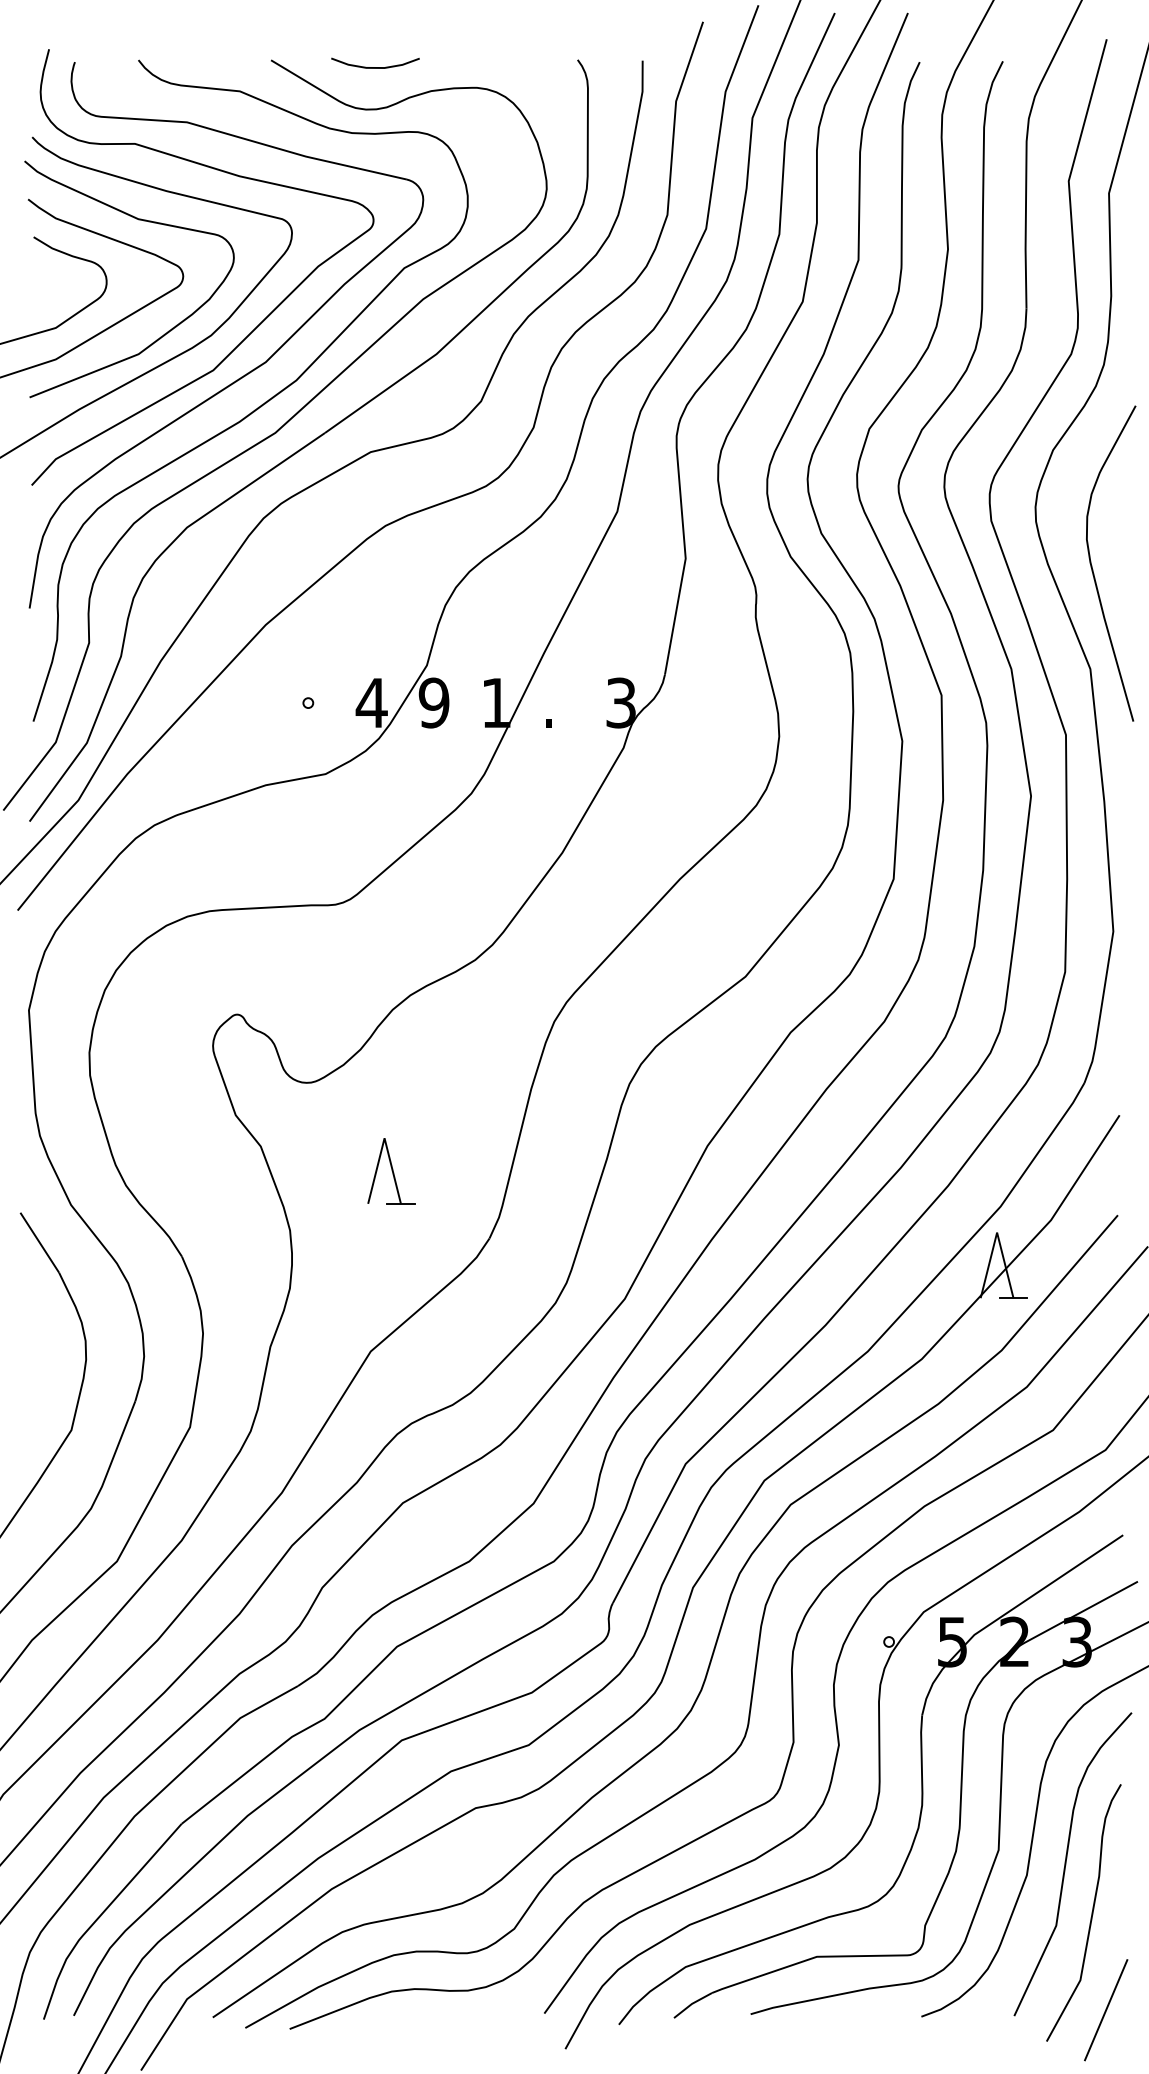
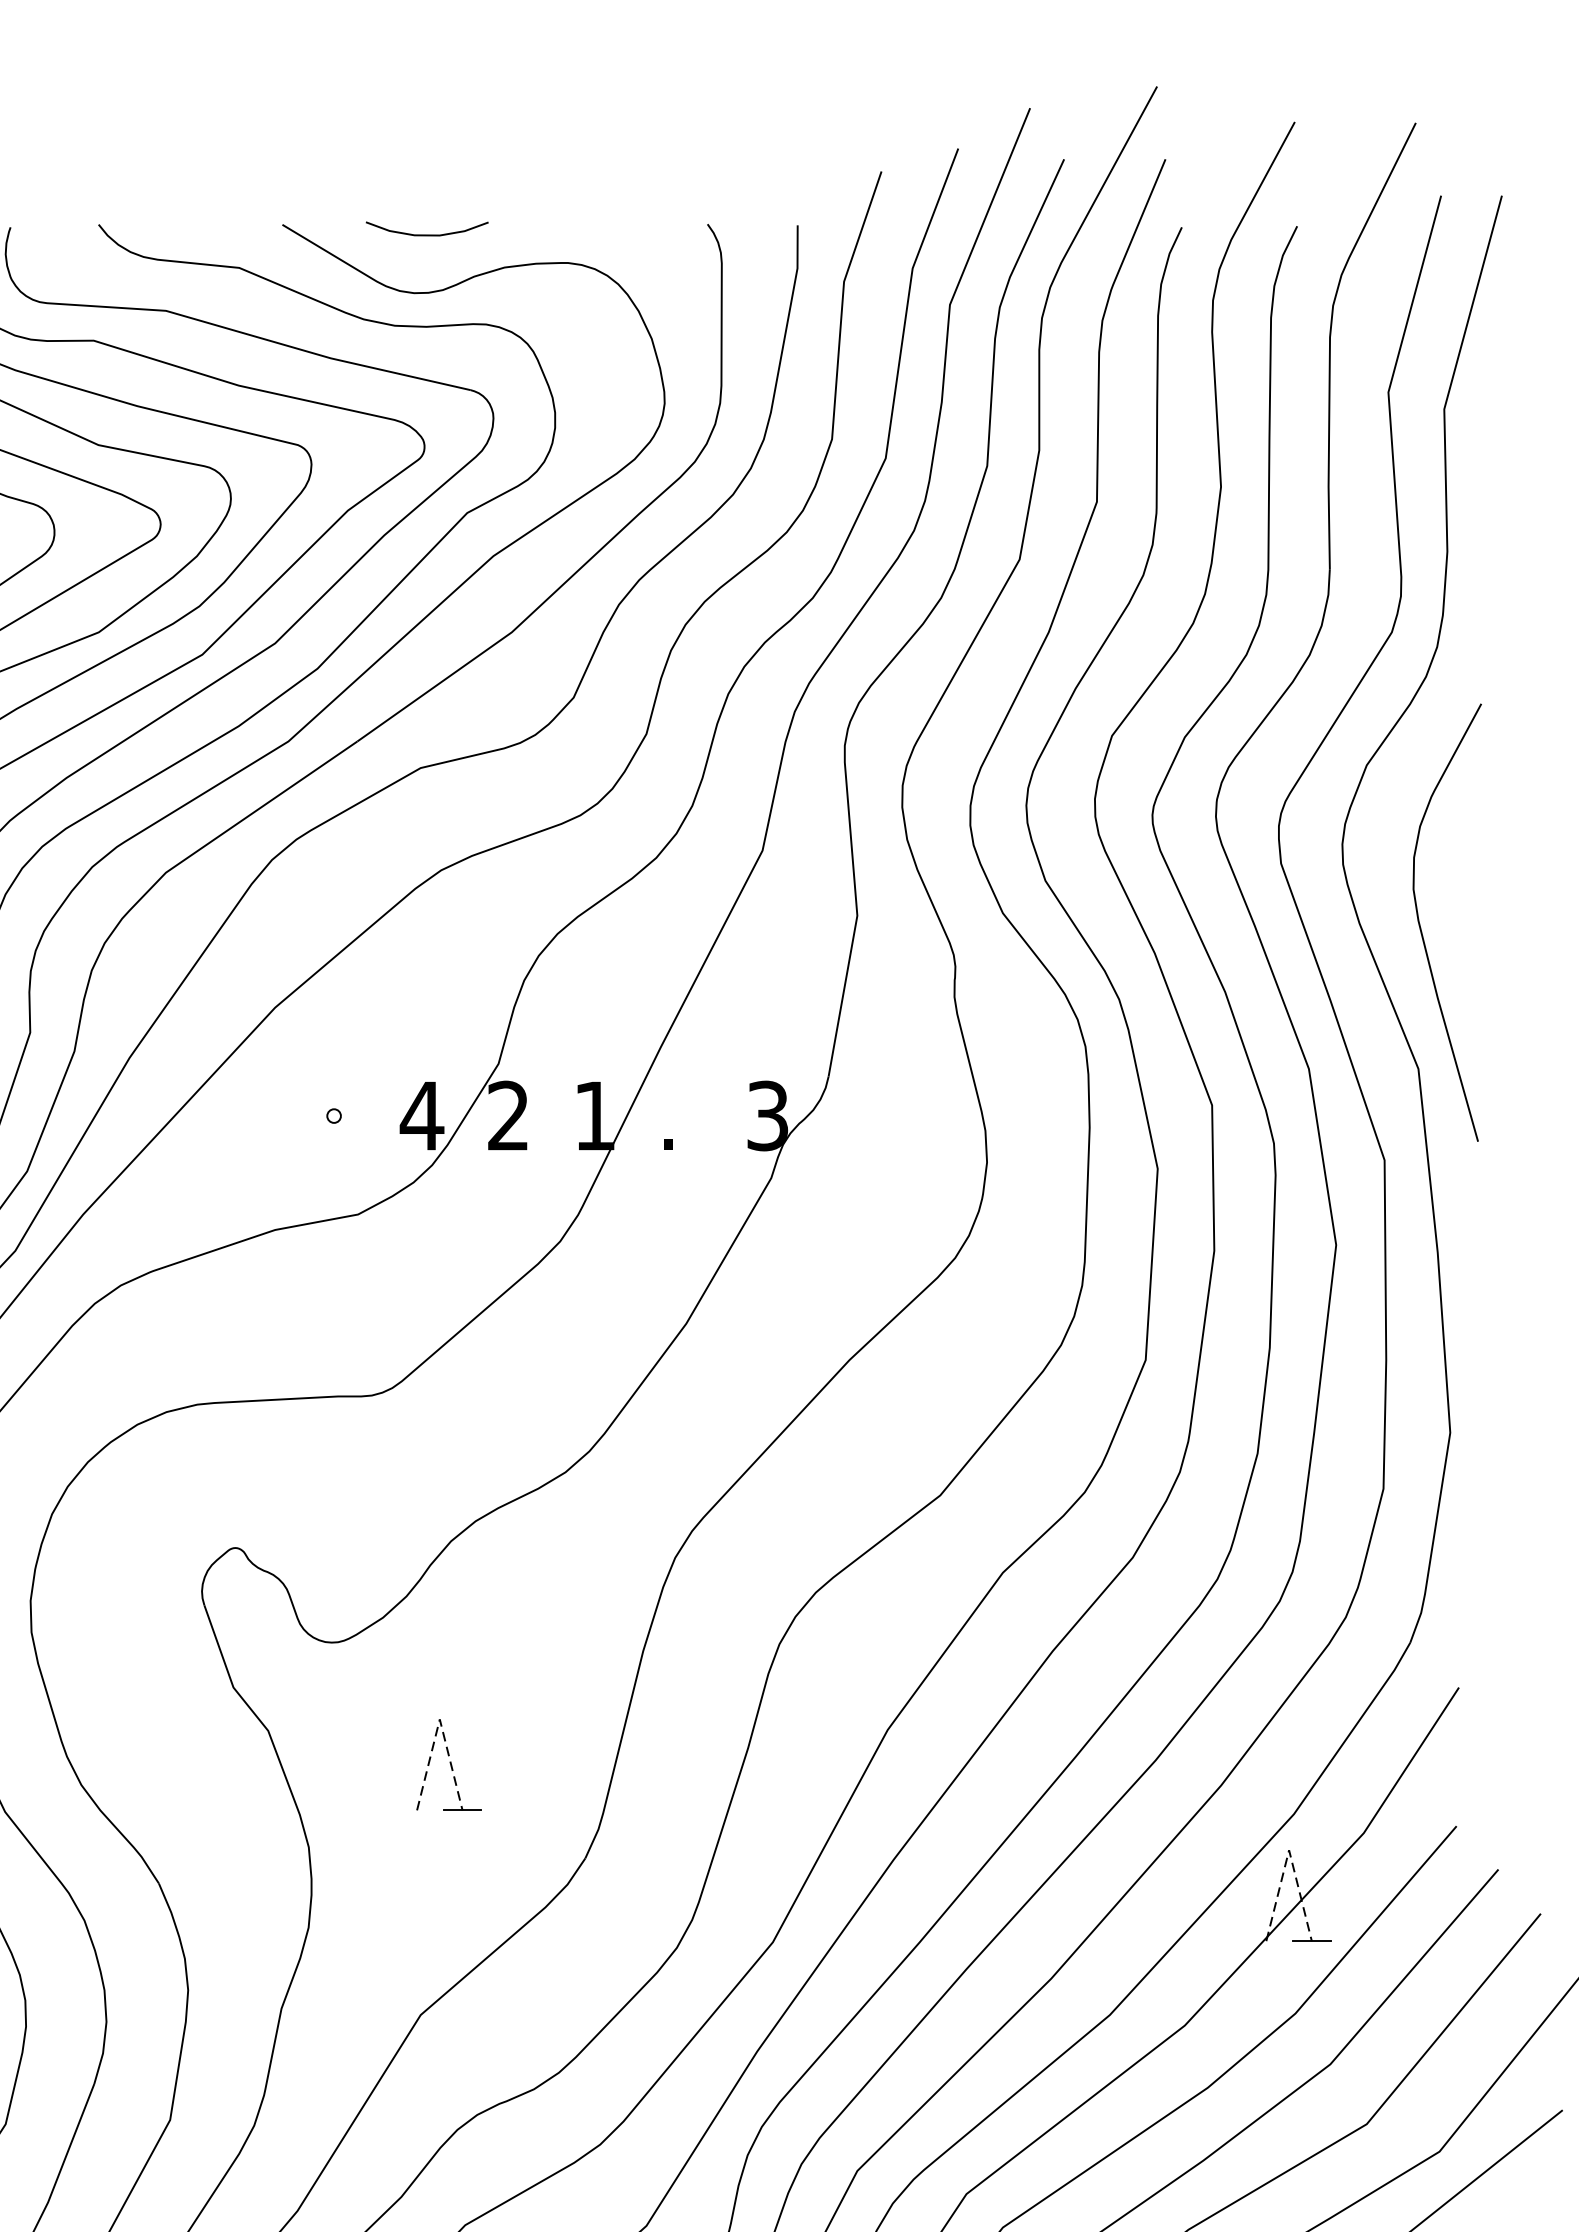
text: (433, 702) -> (507, 1115), 9 -> 2
line: (384, 1138) -> (439, 1719), solid -> dashed
line: (997, 1232) -> (1289, 1850), solid -> dashed

